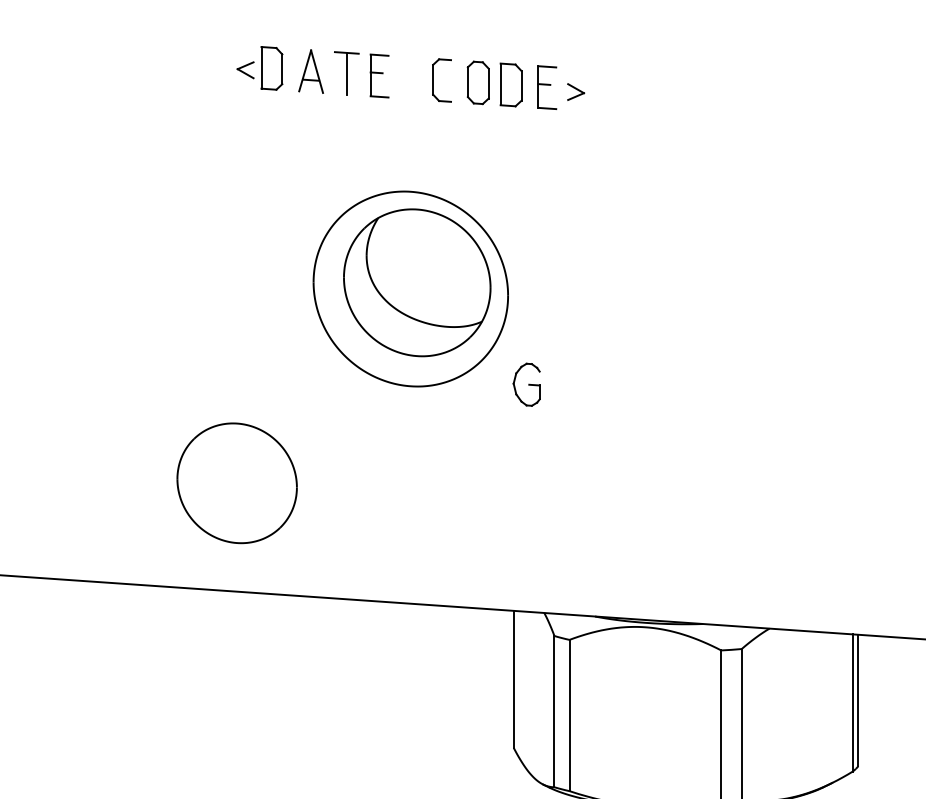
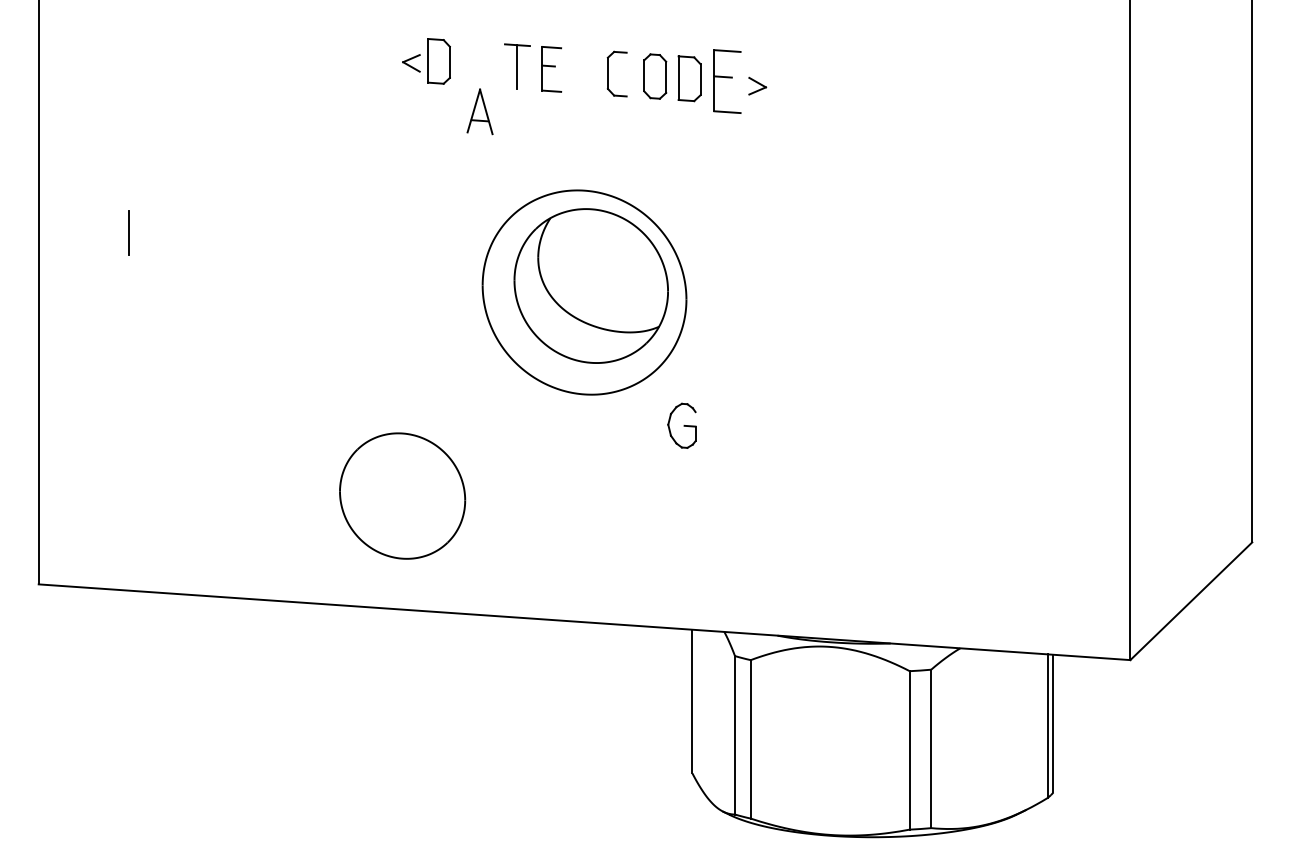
part: (310, 71) -> (479, 111), moved
part: (547, 87) -> (727, 81), size x1.4
part: (526, 384) -> (681, 425), moved

